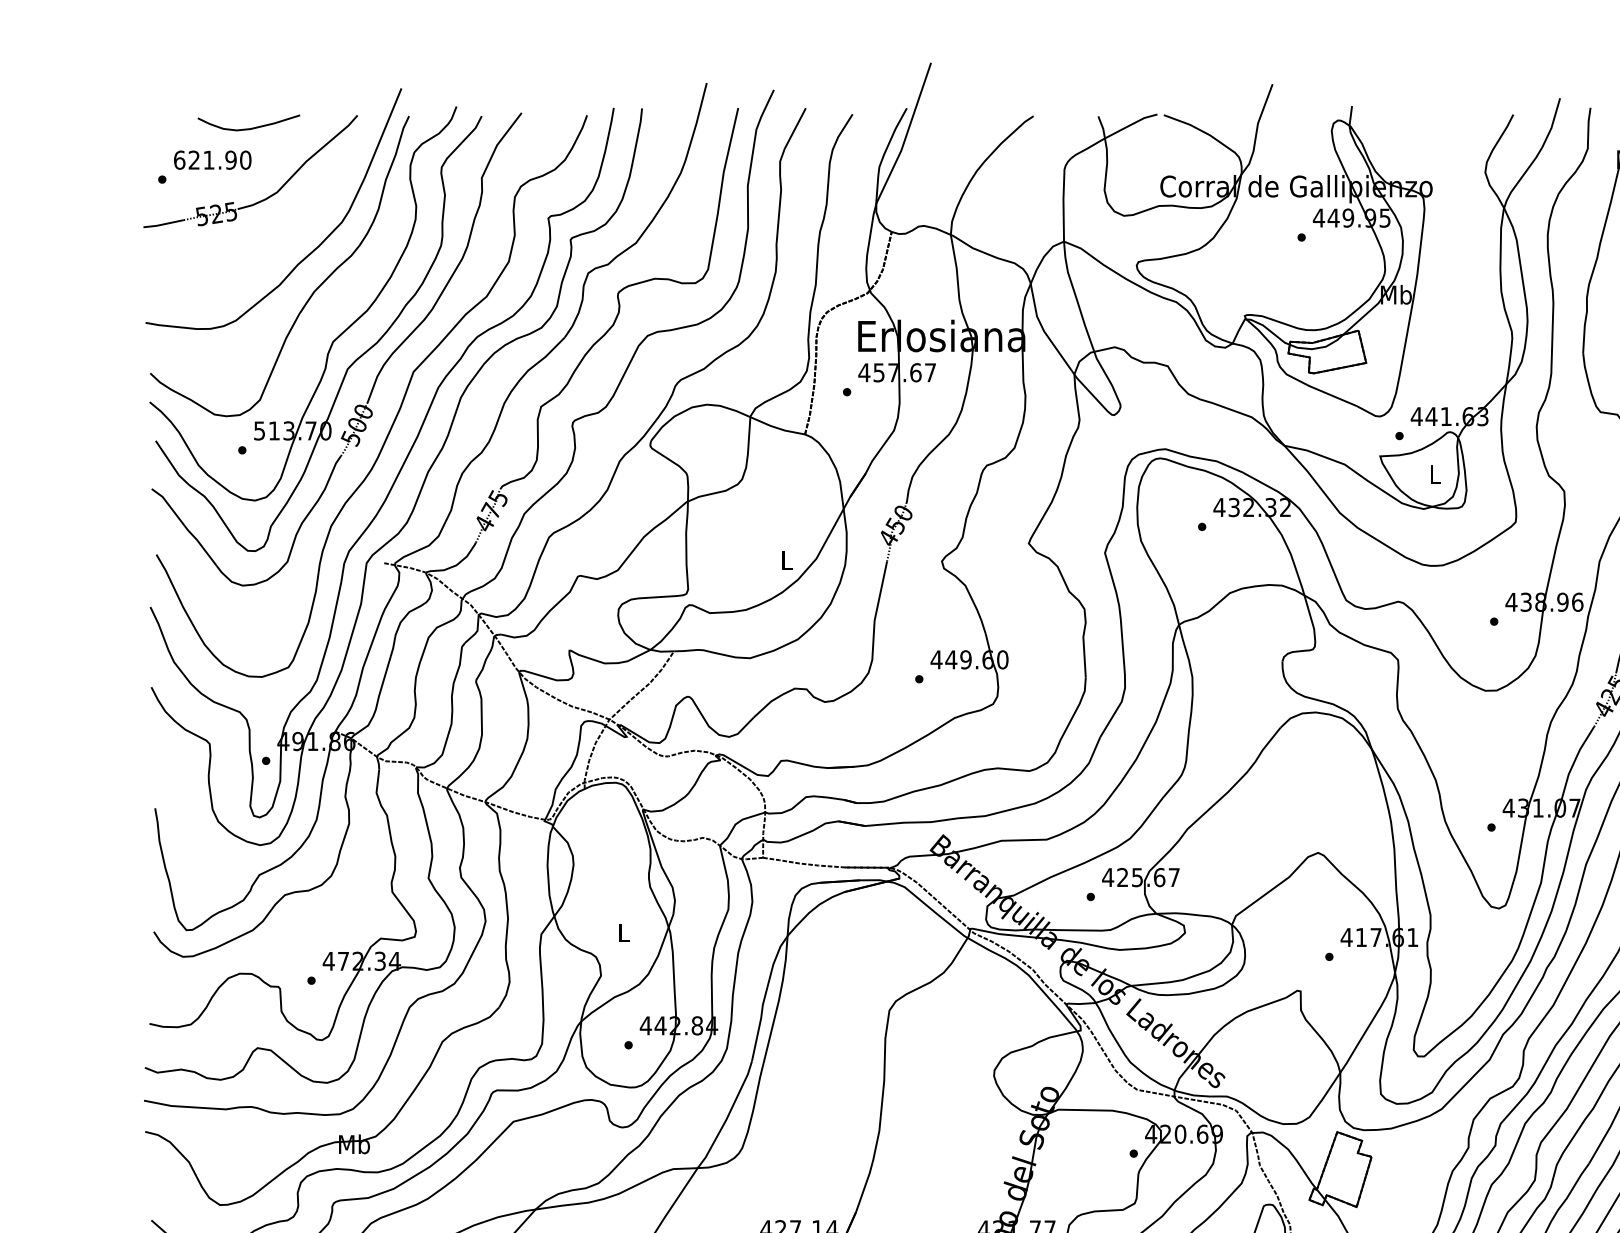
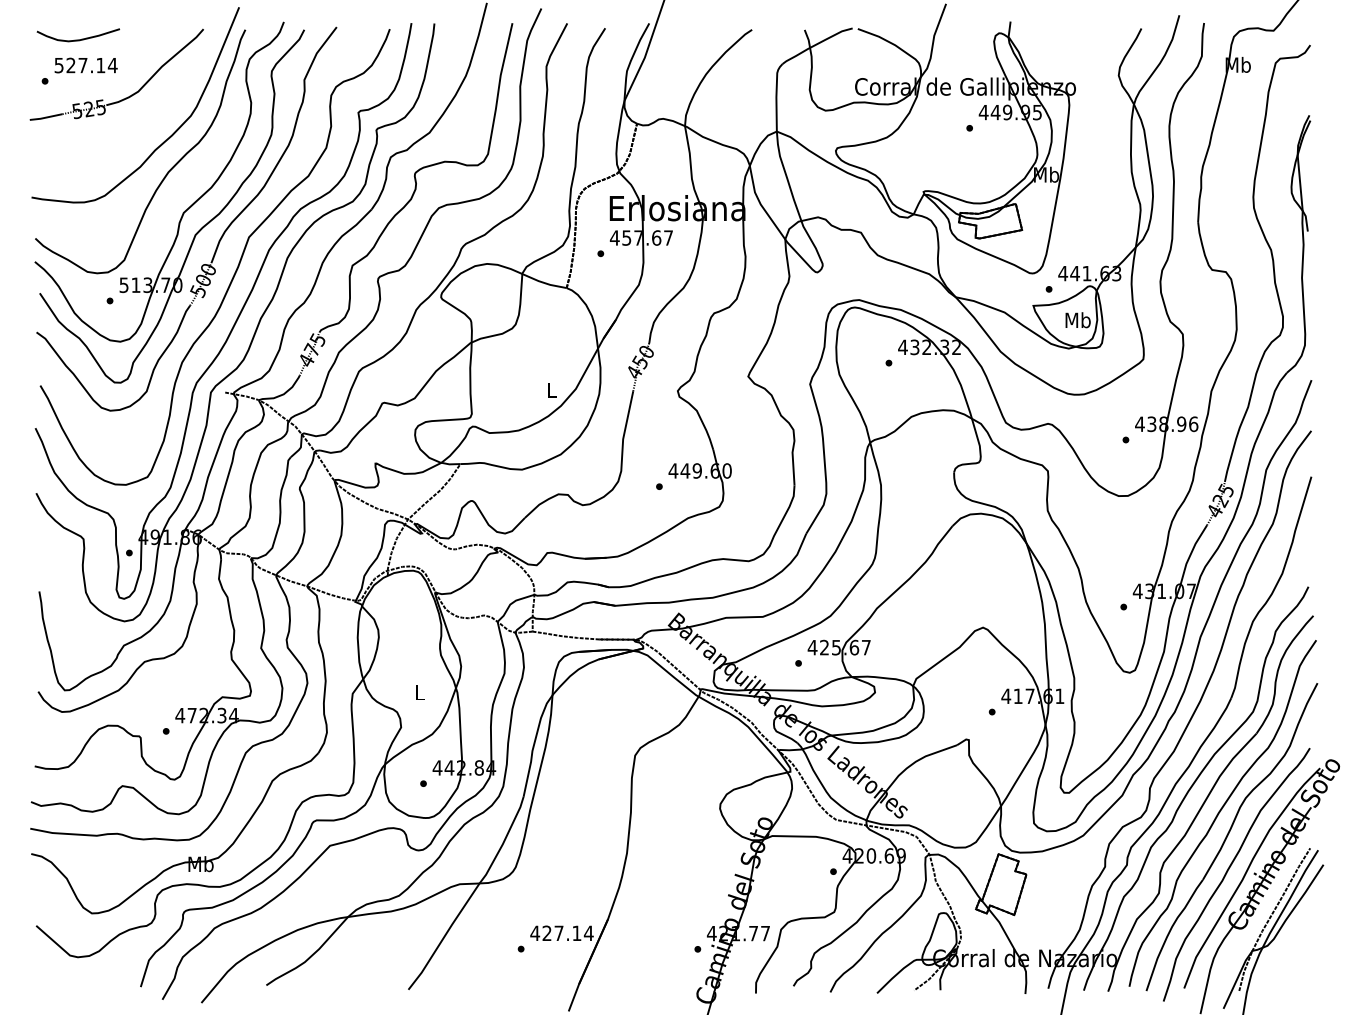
curve: (247, 128) -> (77, 39), moved
text: (212, 160) -> (85, 65), 621.90 -> 527.14
text: (1434, 474) -> (1077, 320), L -> Mb

